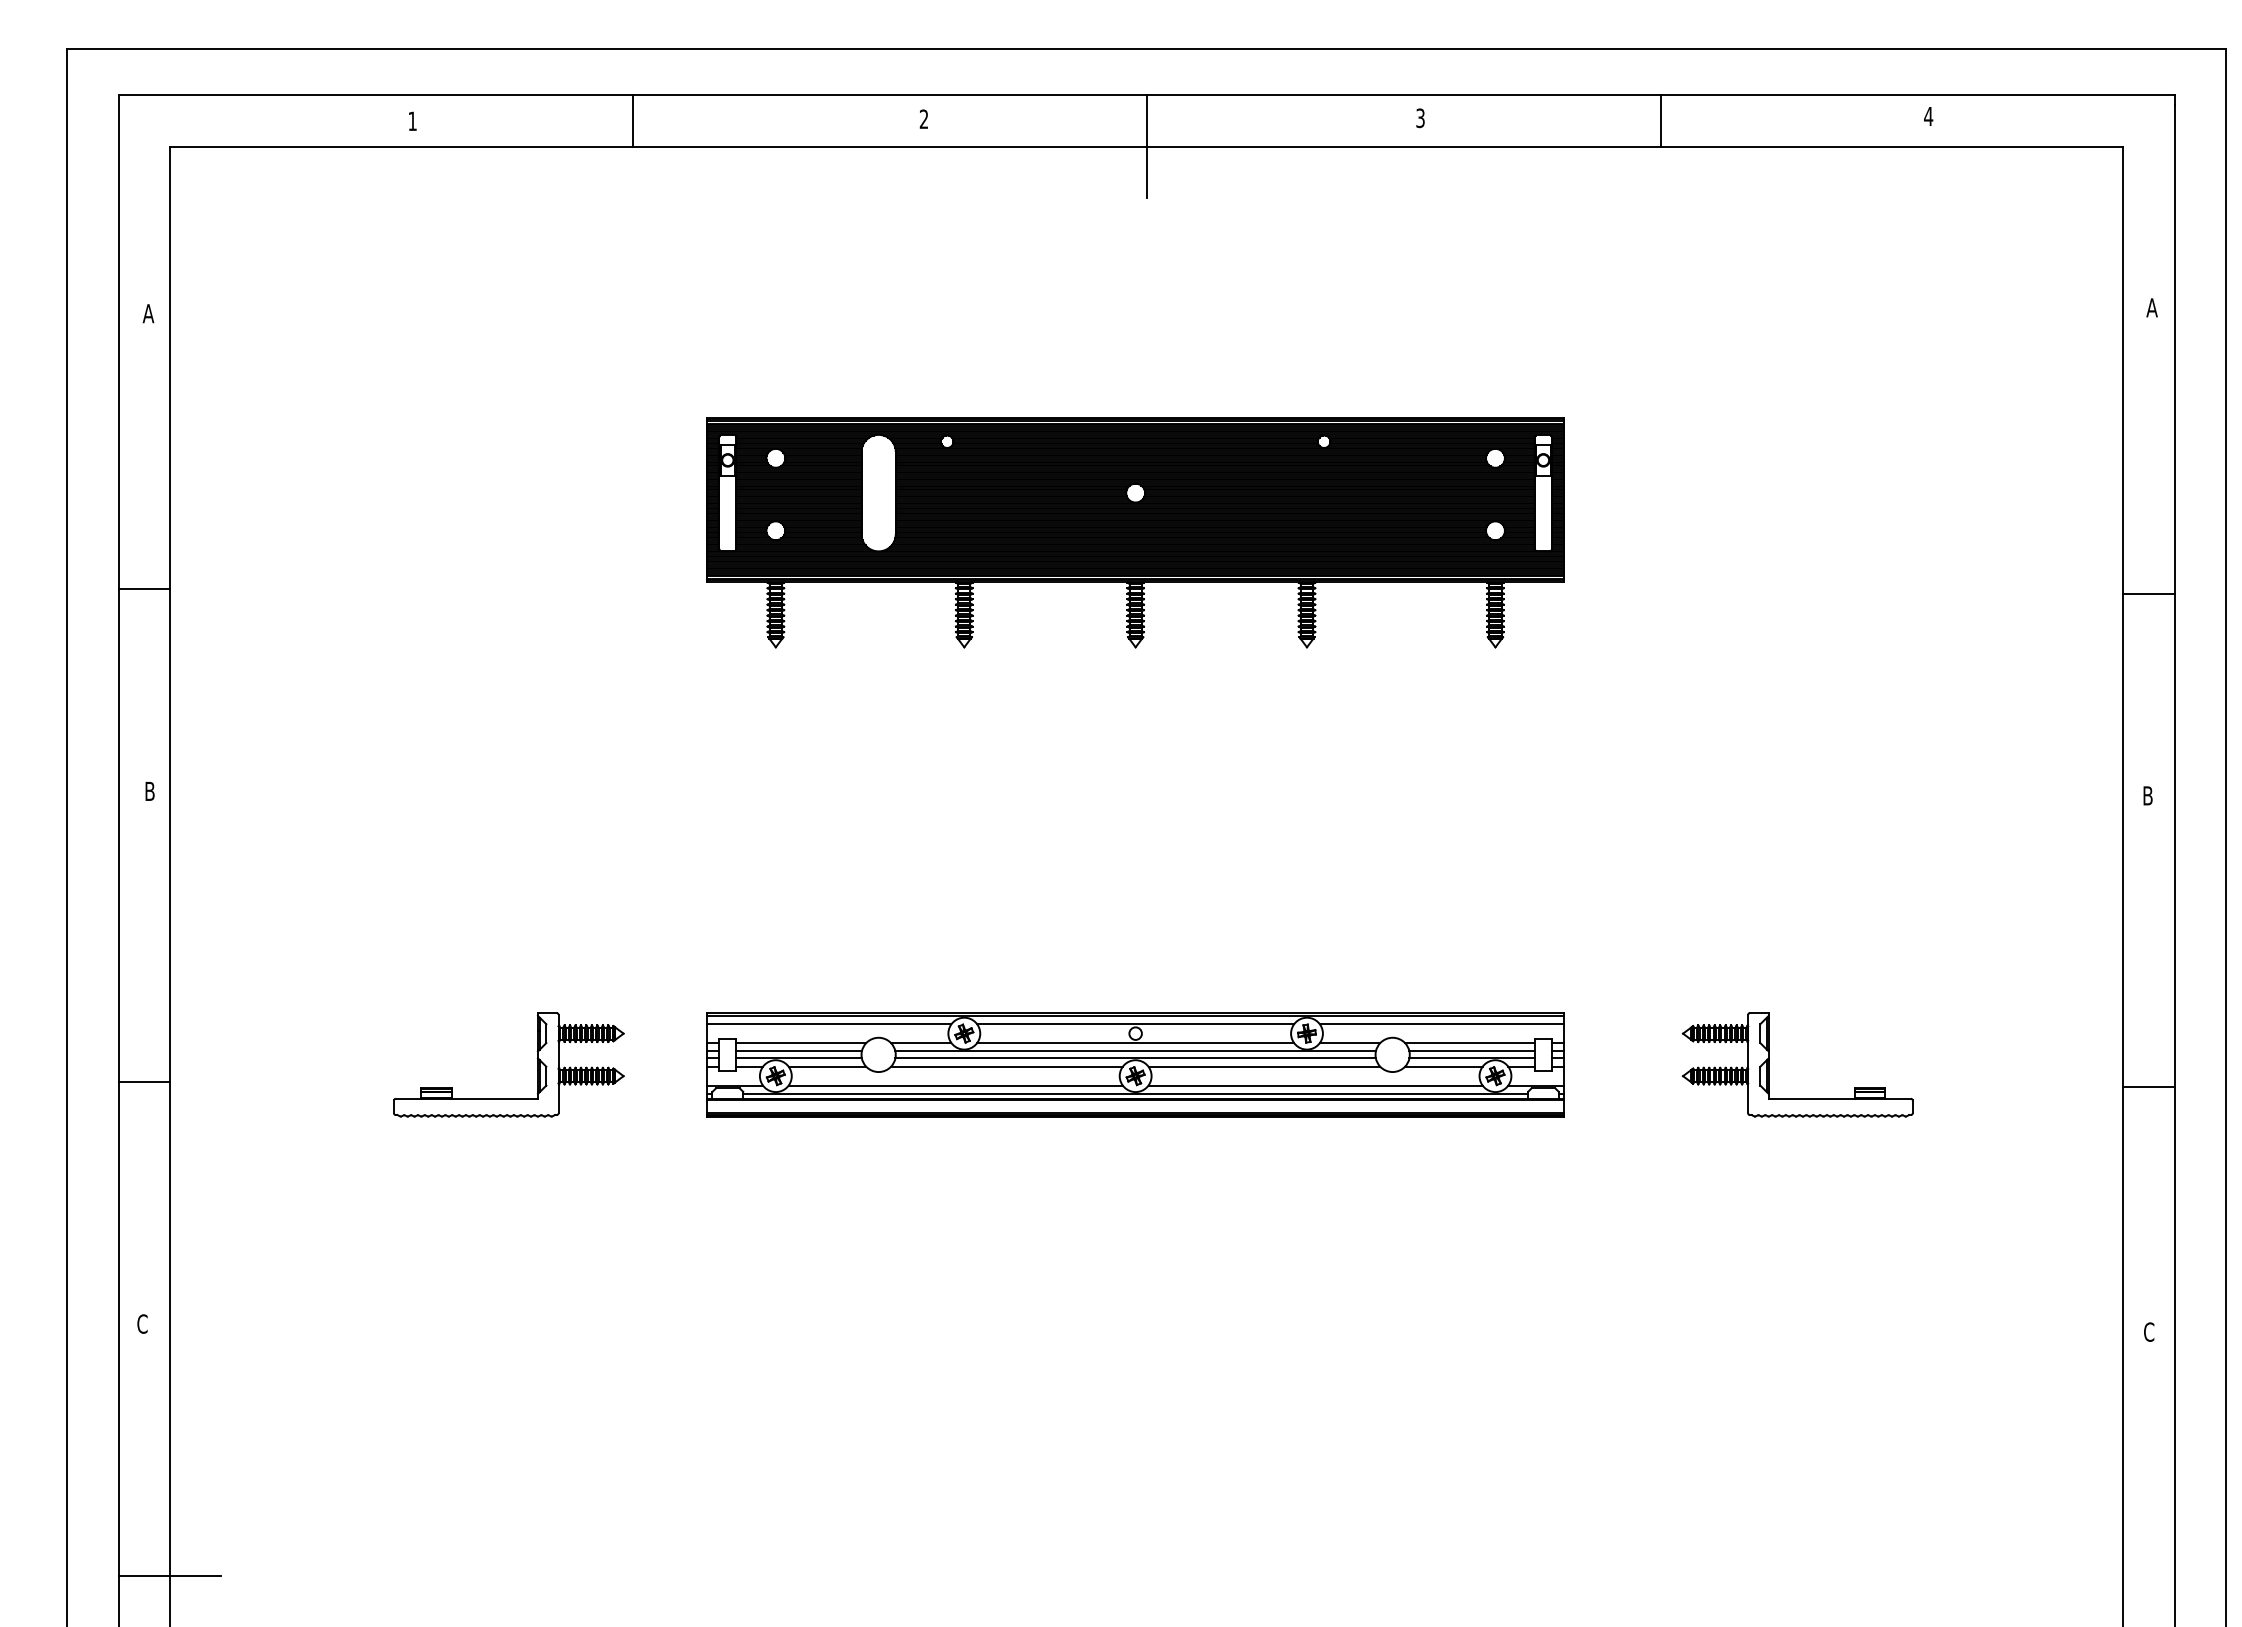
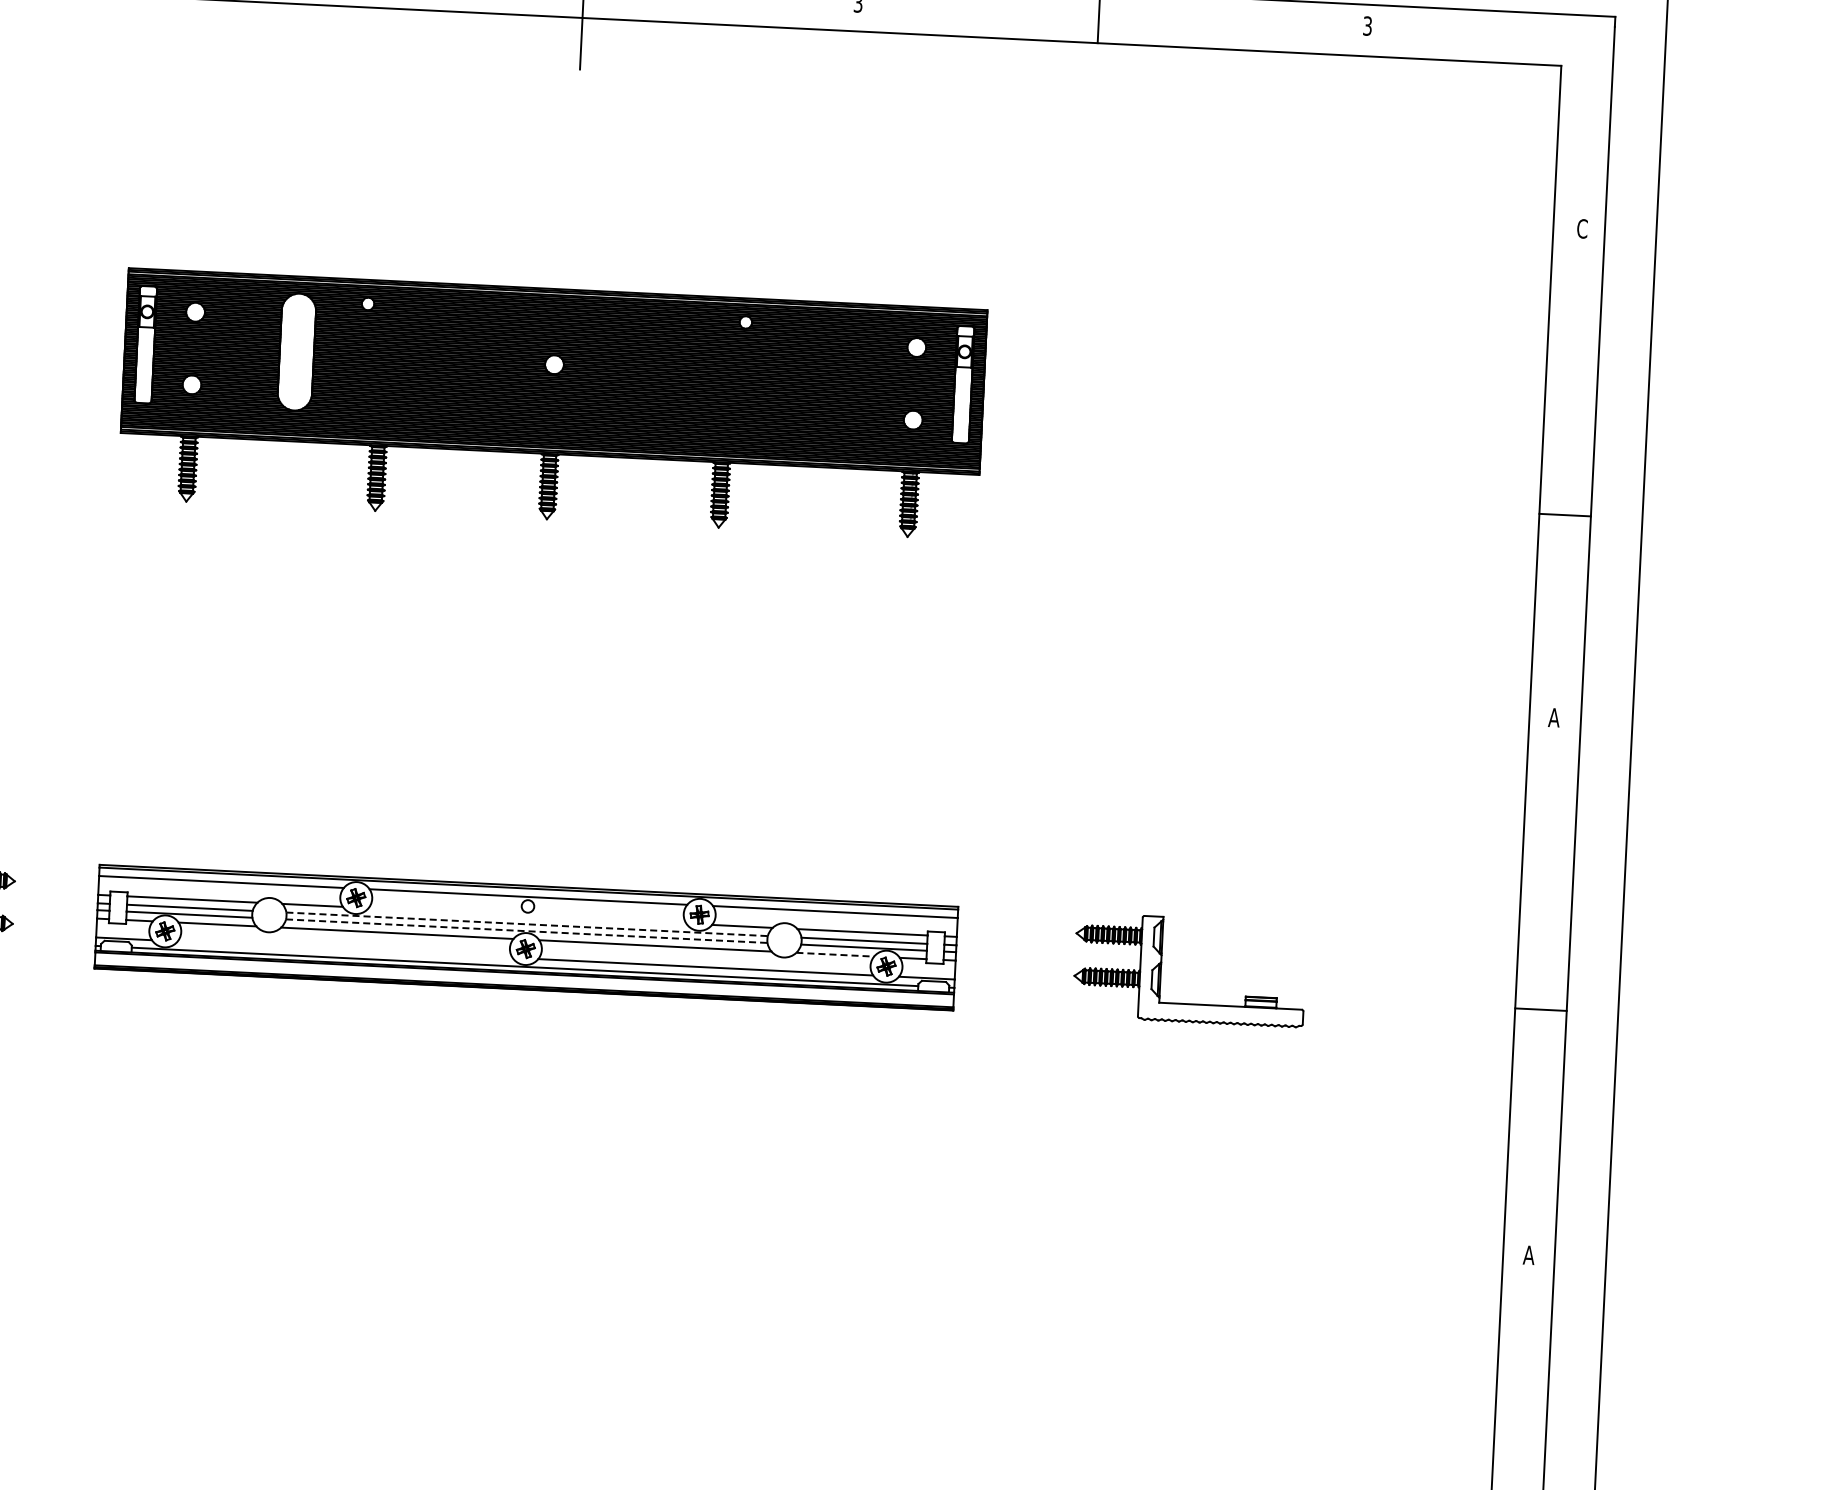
text: (1928, 116) -> (1367, 26), 4 -> 3
text: (2151, 307) -> (1581, 228), A -> C
text: (2147, 795) -> (1553, 717), B -> A
line: (1135, 1043) -> (527, 916), removed
line: (1136, 1051) -> (527, 924), solid -> dashed
line: (1136, 1058) -> (527, 931), solid -> dashed
line: (1443, 1066) -> (834, 954), solid -> dashed
line: (955, 1085) -> (344, 949), removed
text: (2148, 1331) -> (1528, 1254), C -> A

